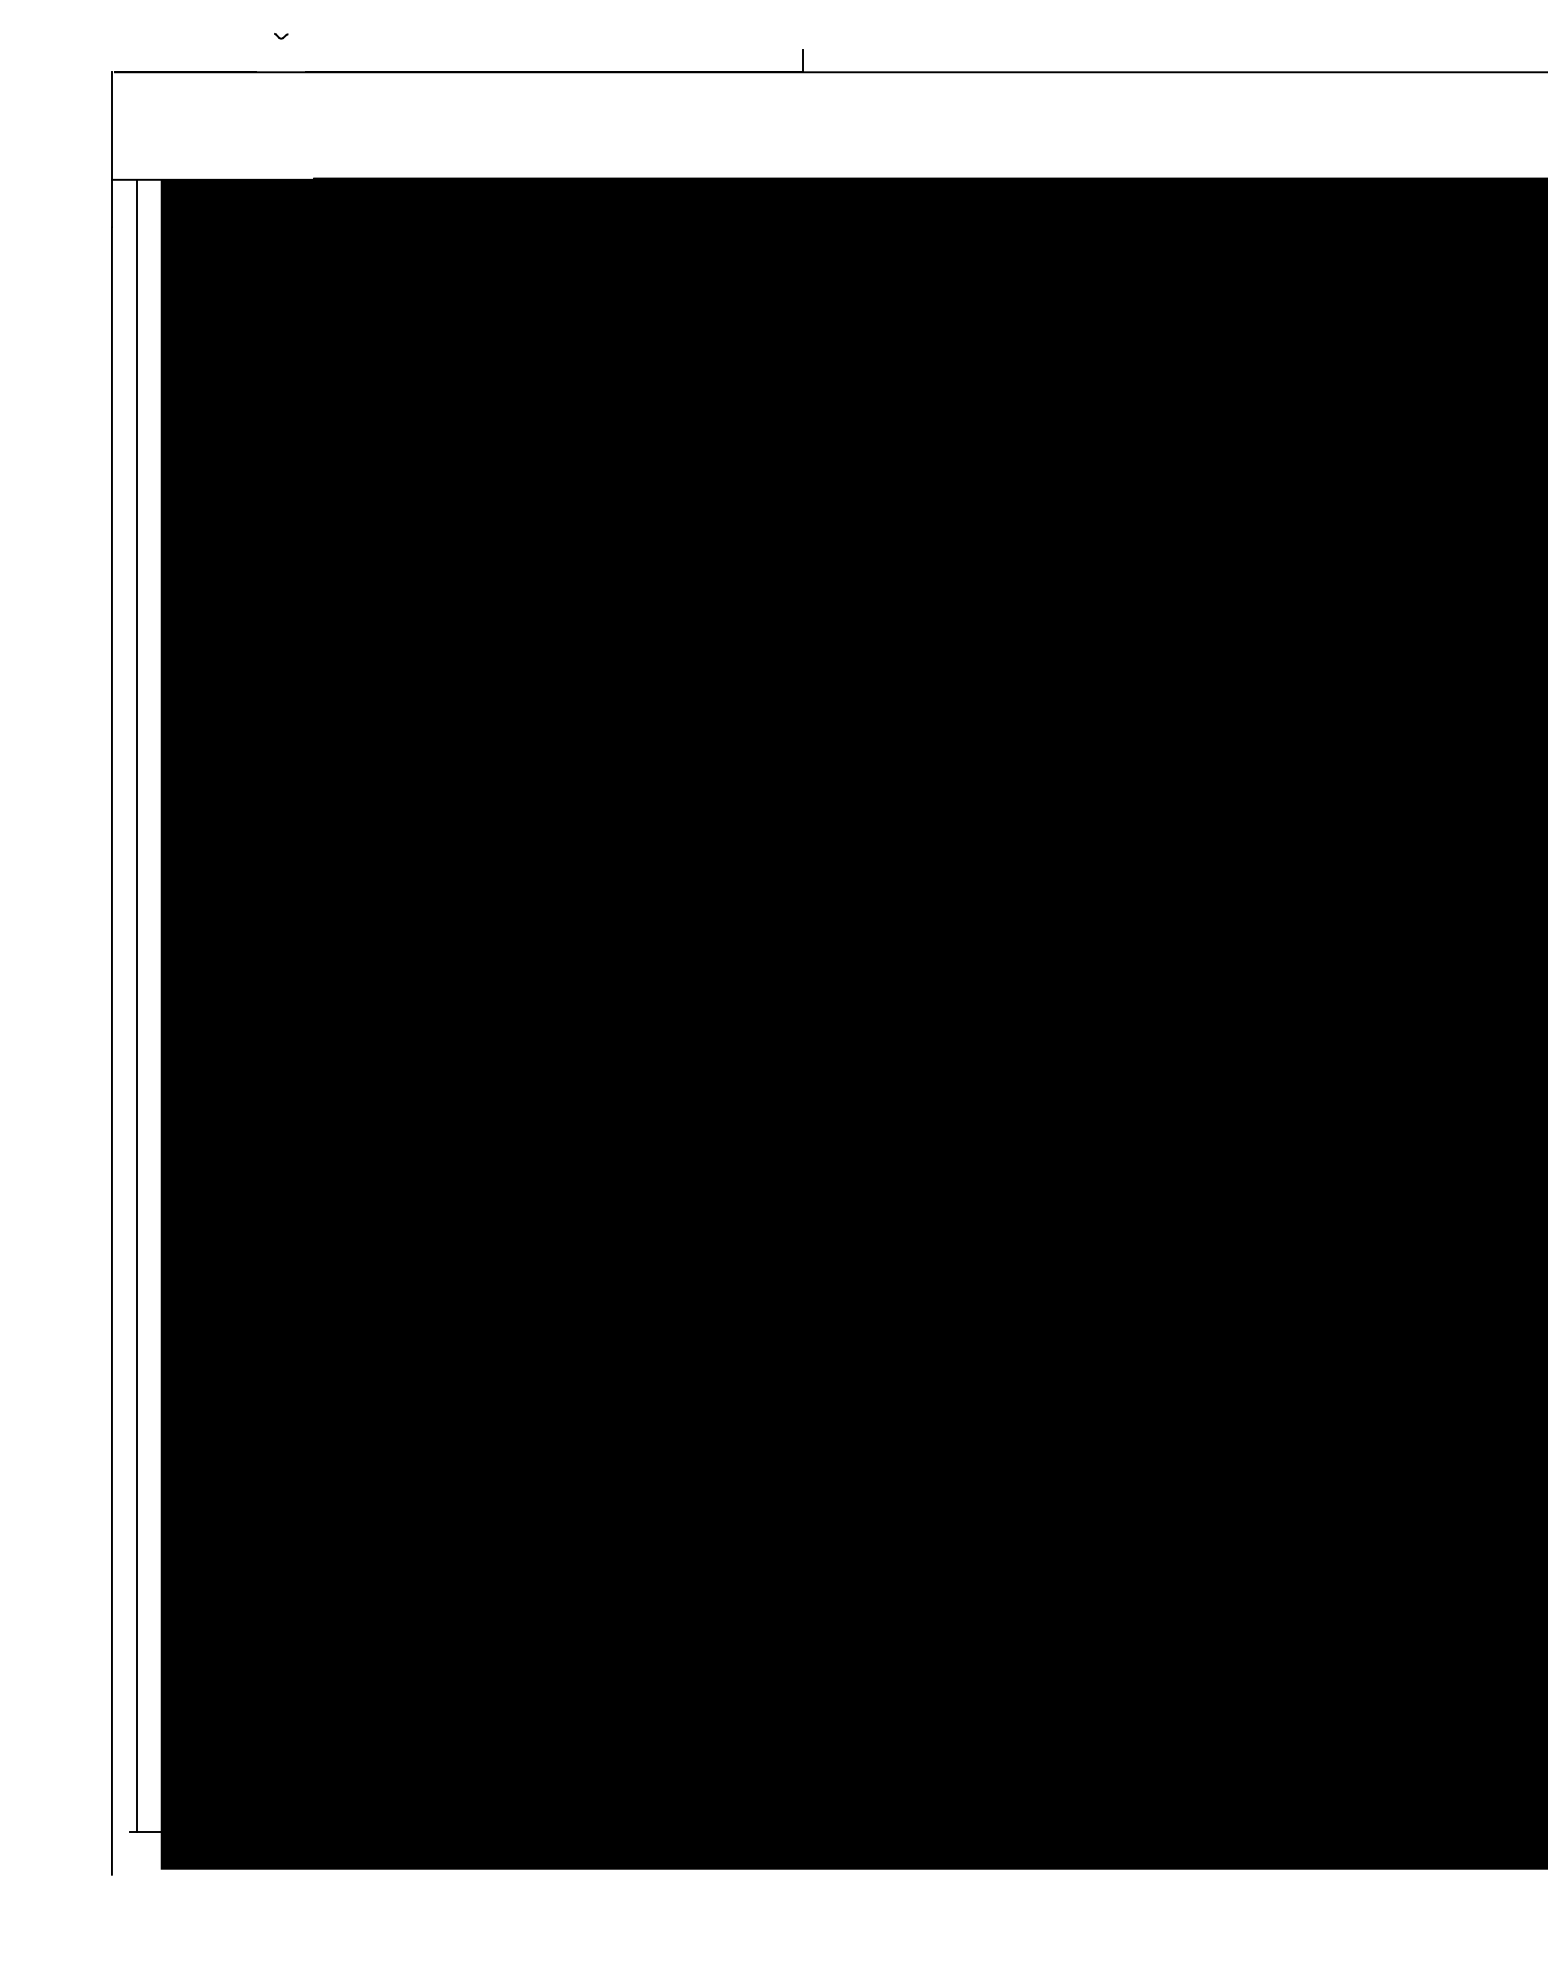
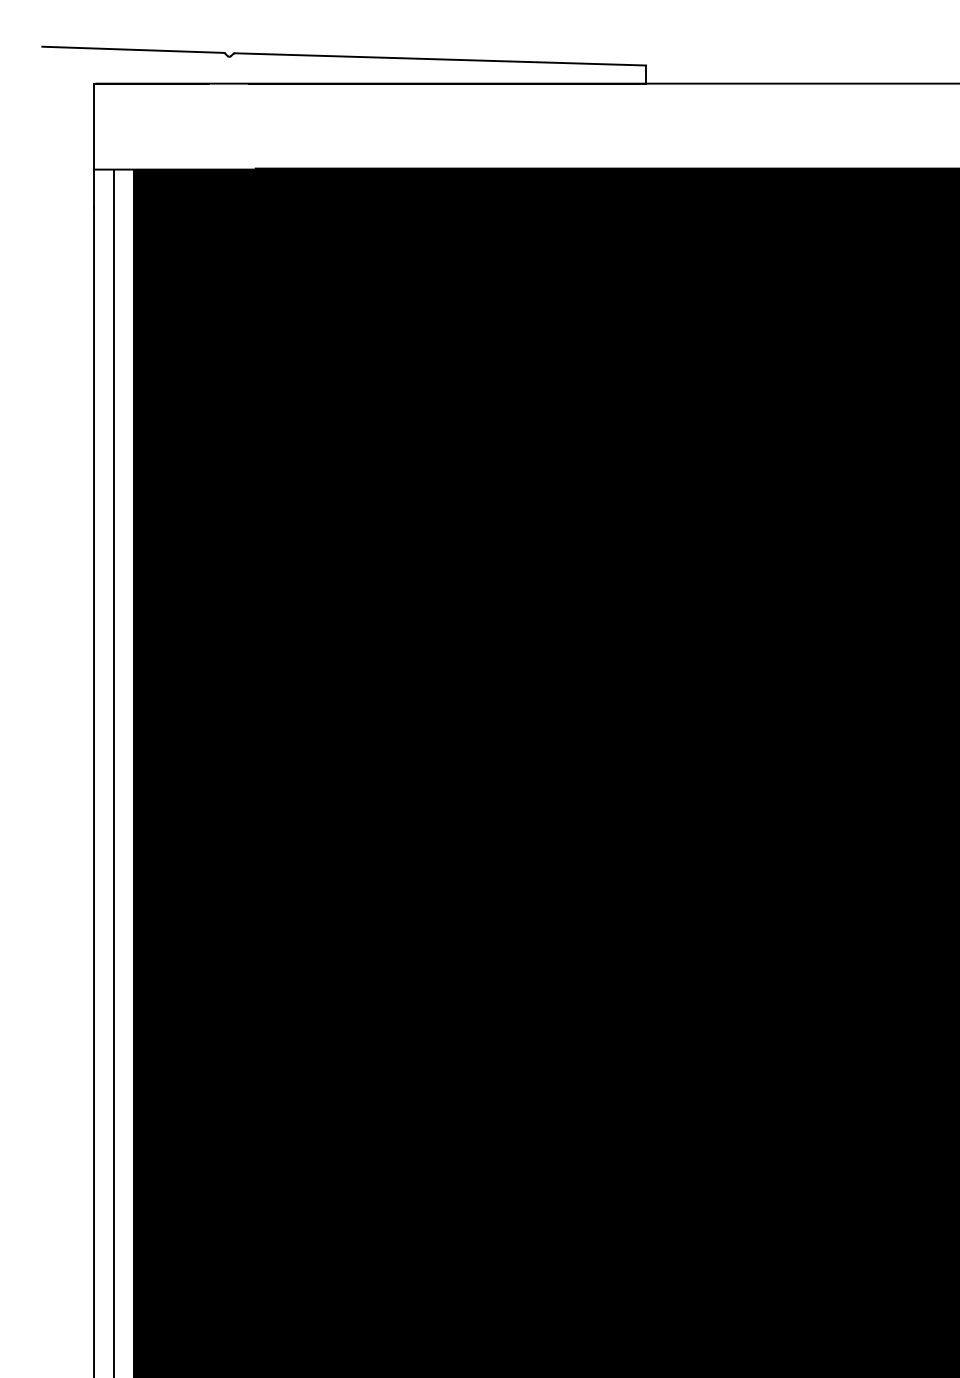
line: (160, 29) -> (132, 49), added
line: (545, 41) -> (440, 59), added

